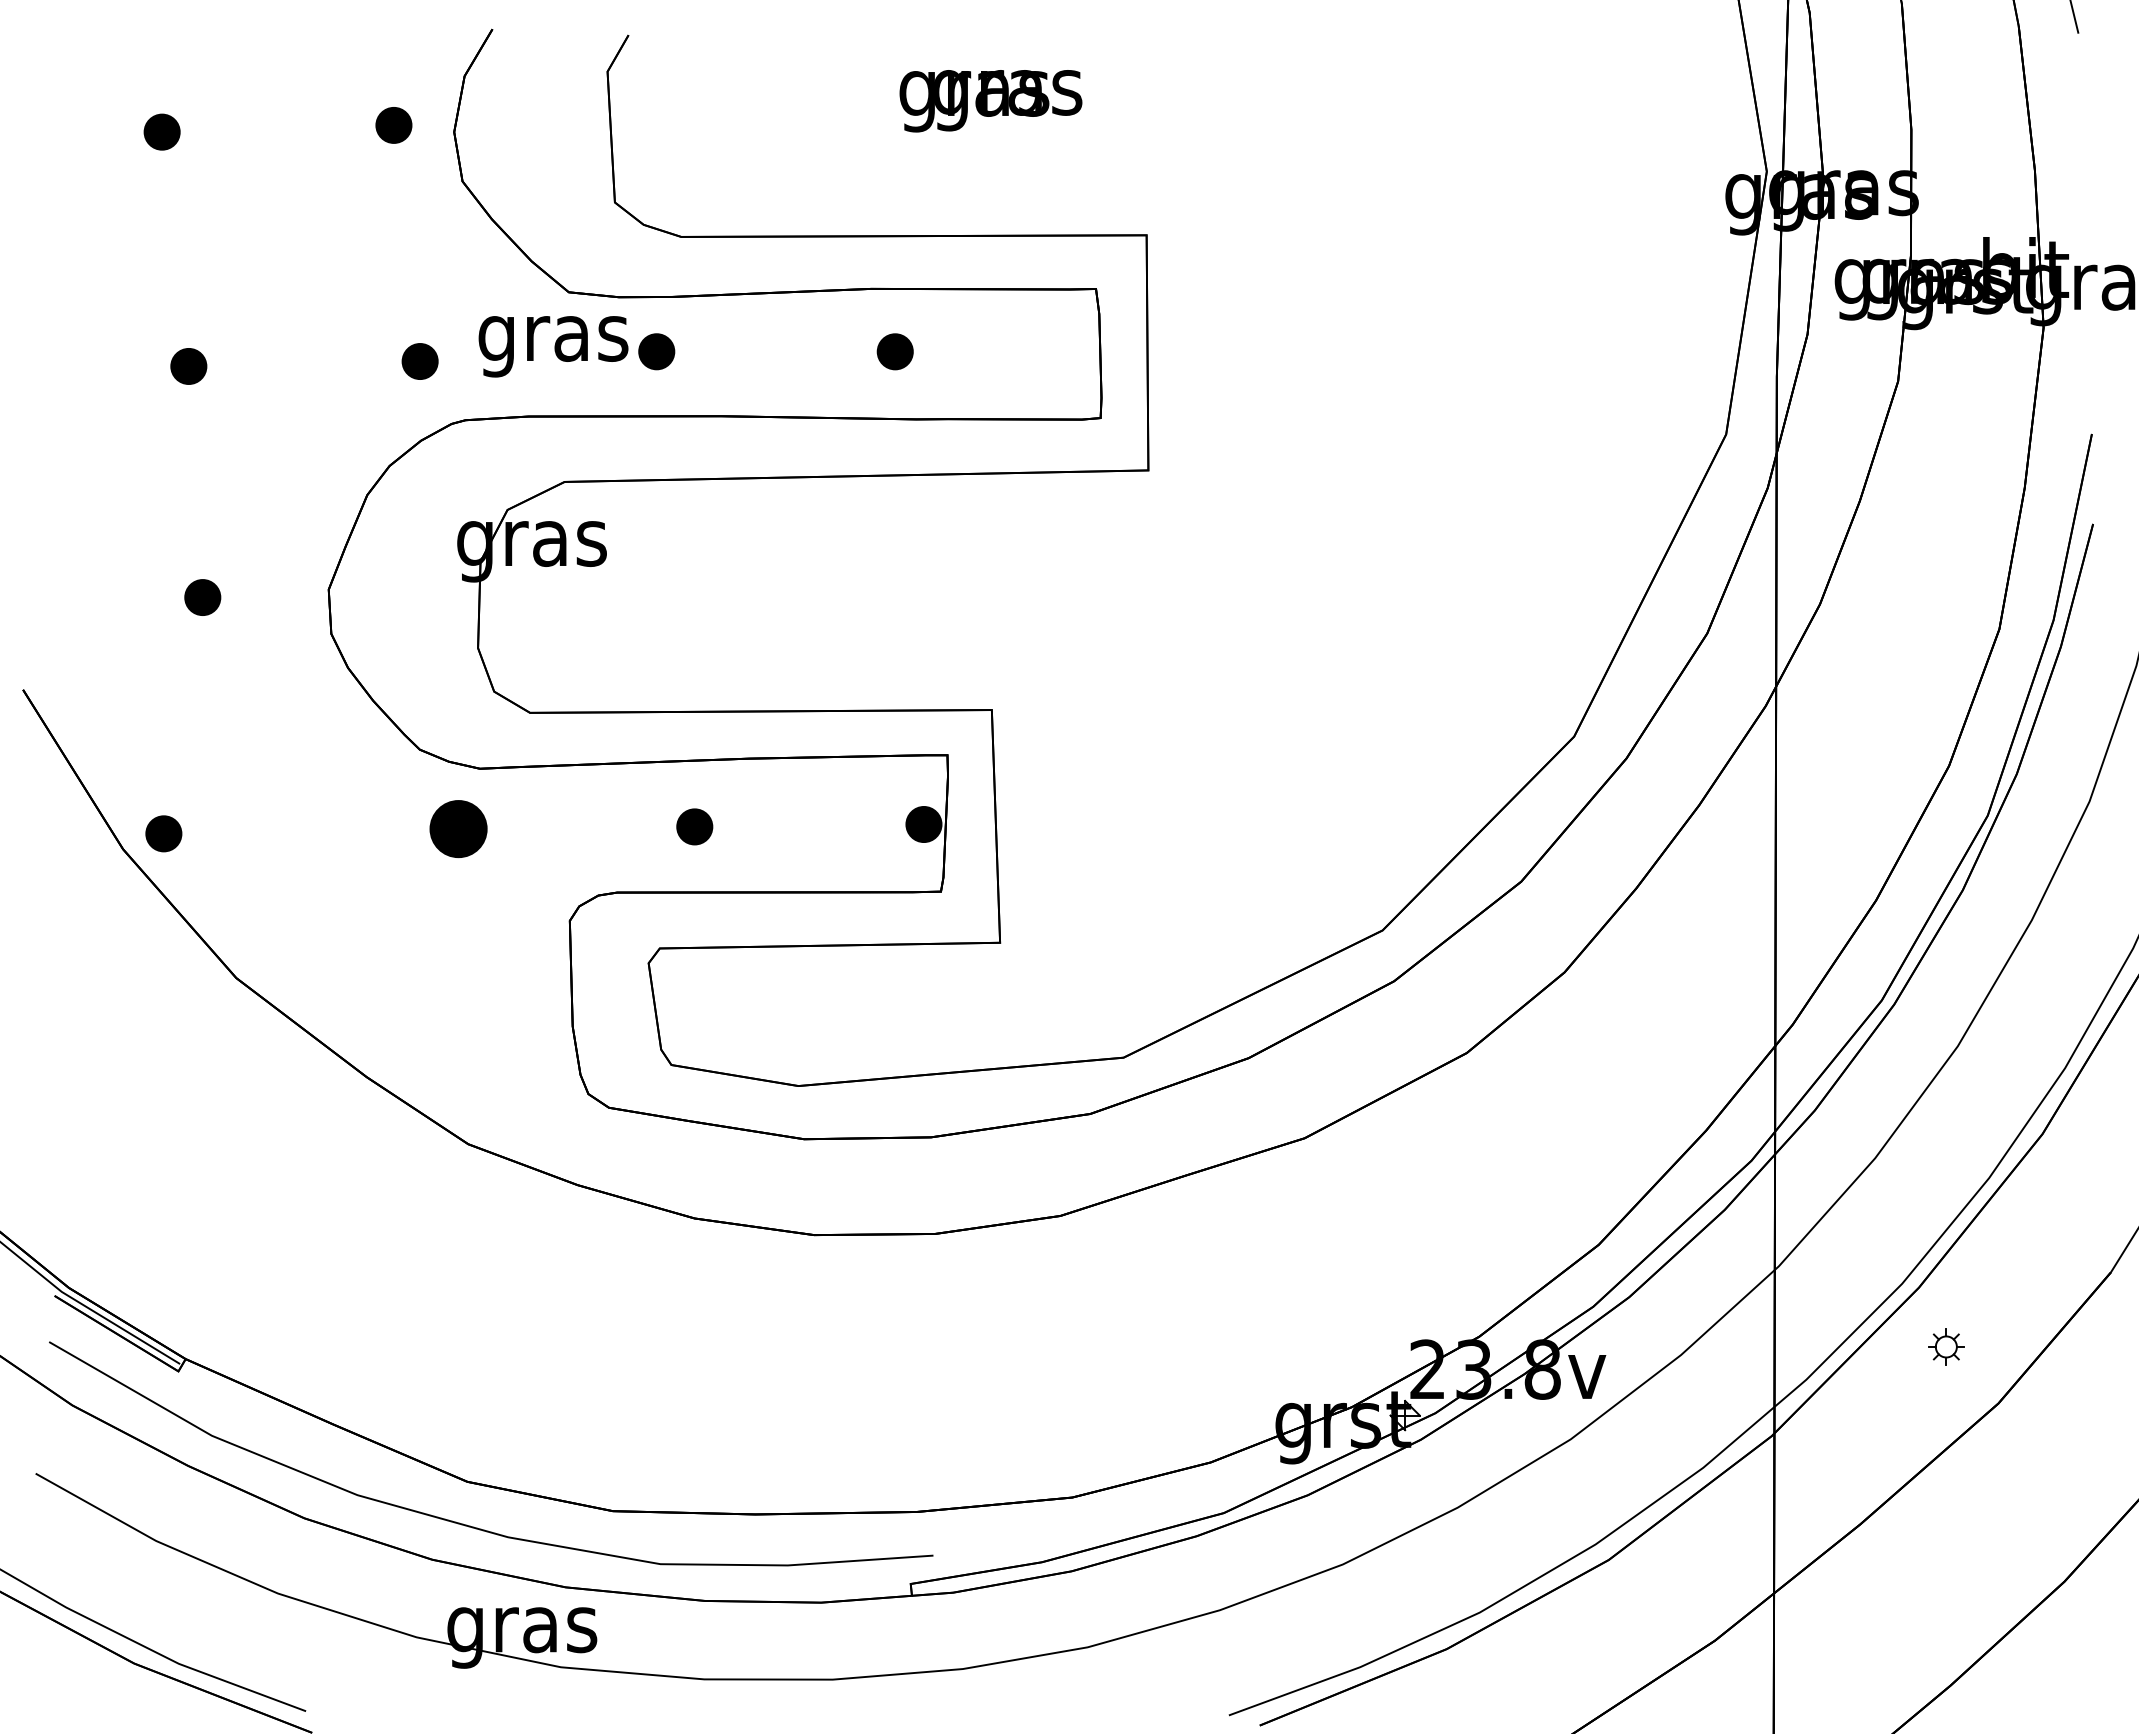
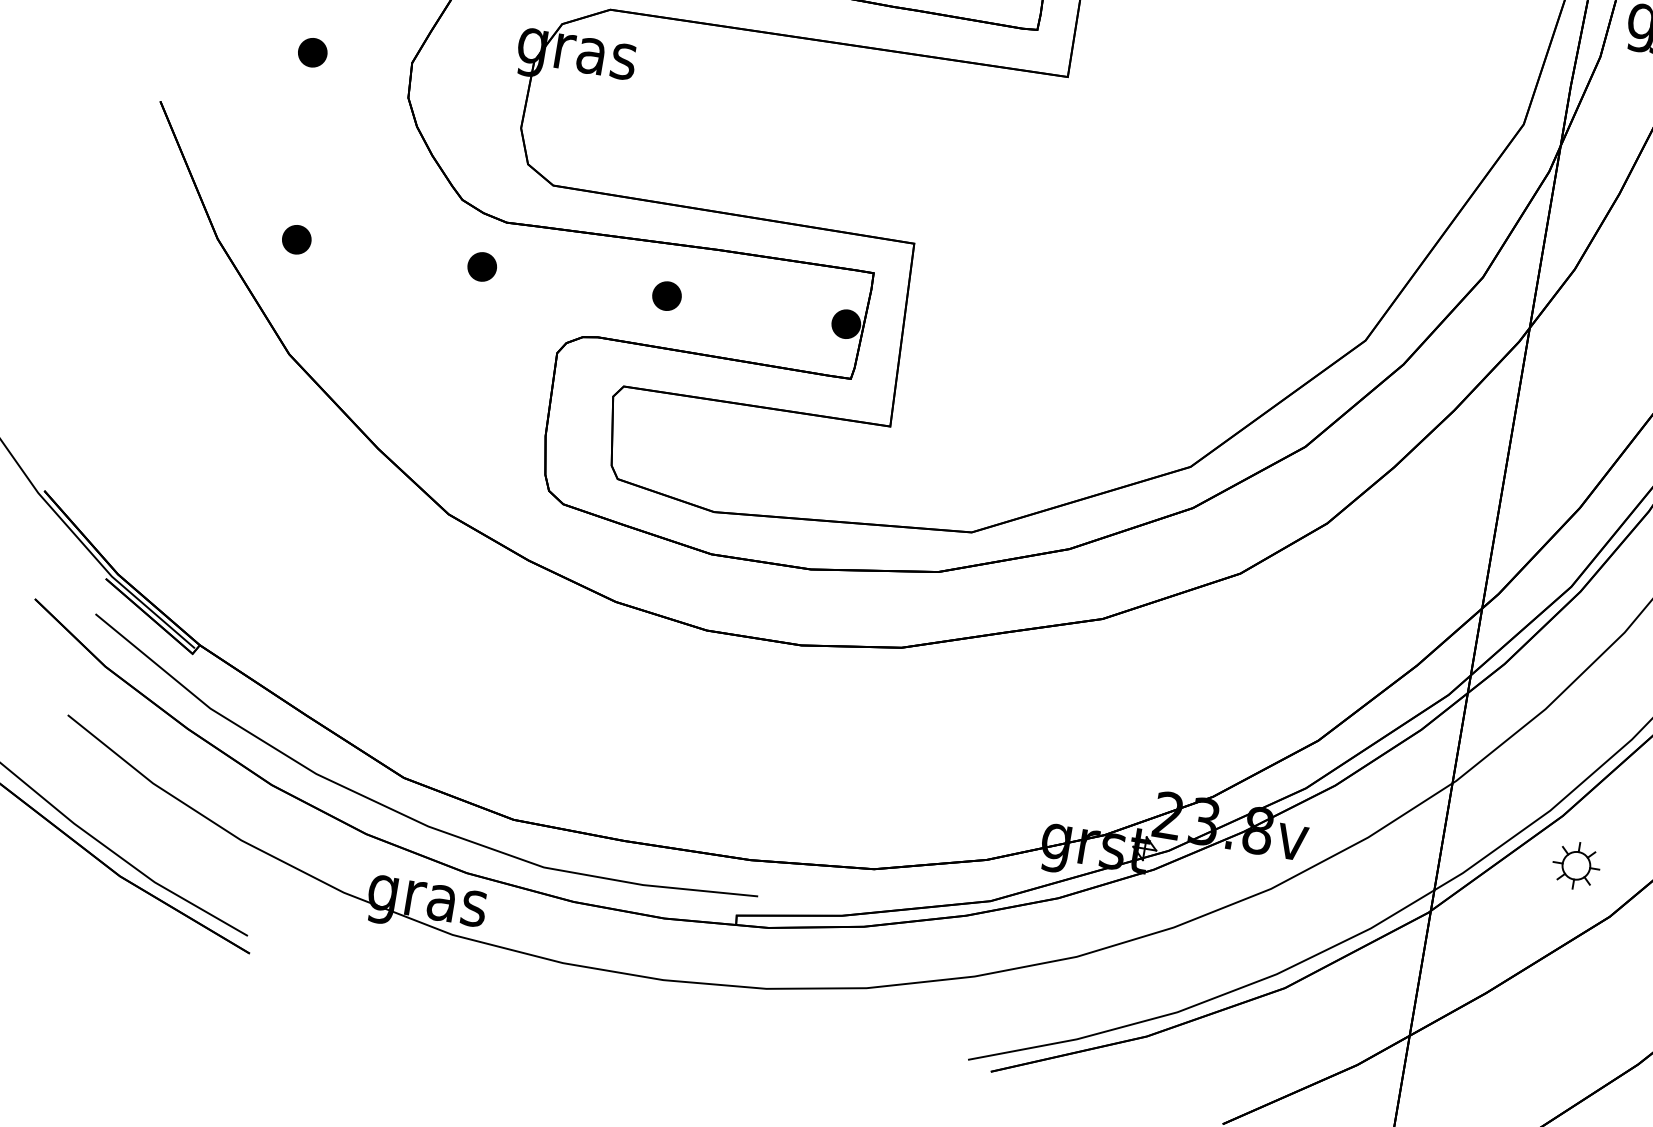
part: (458, 828) -> (482, 266), size x0.62
part: (163, 833) -> (296, 239), moved
part: (1946, 1346) -> (1576, 865), size x1.67

